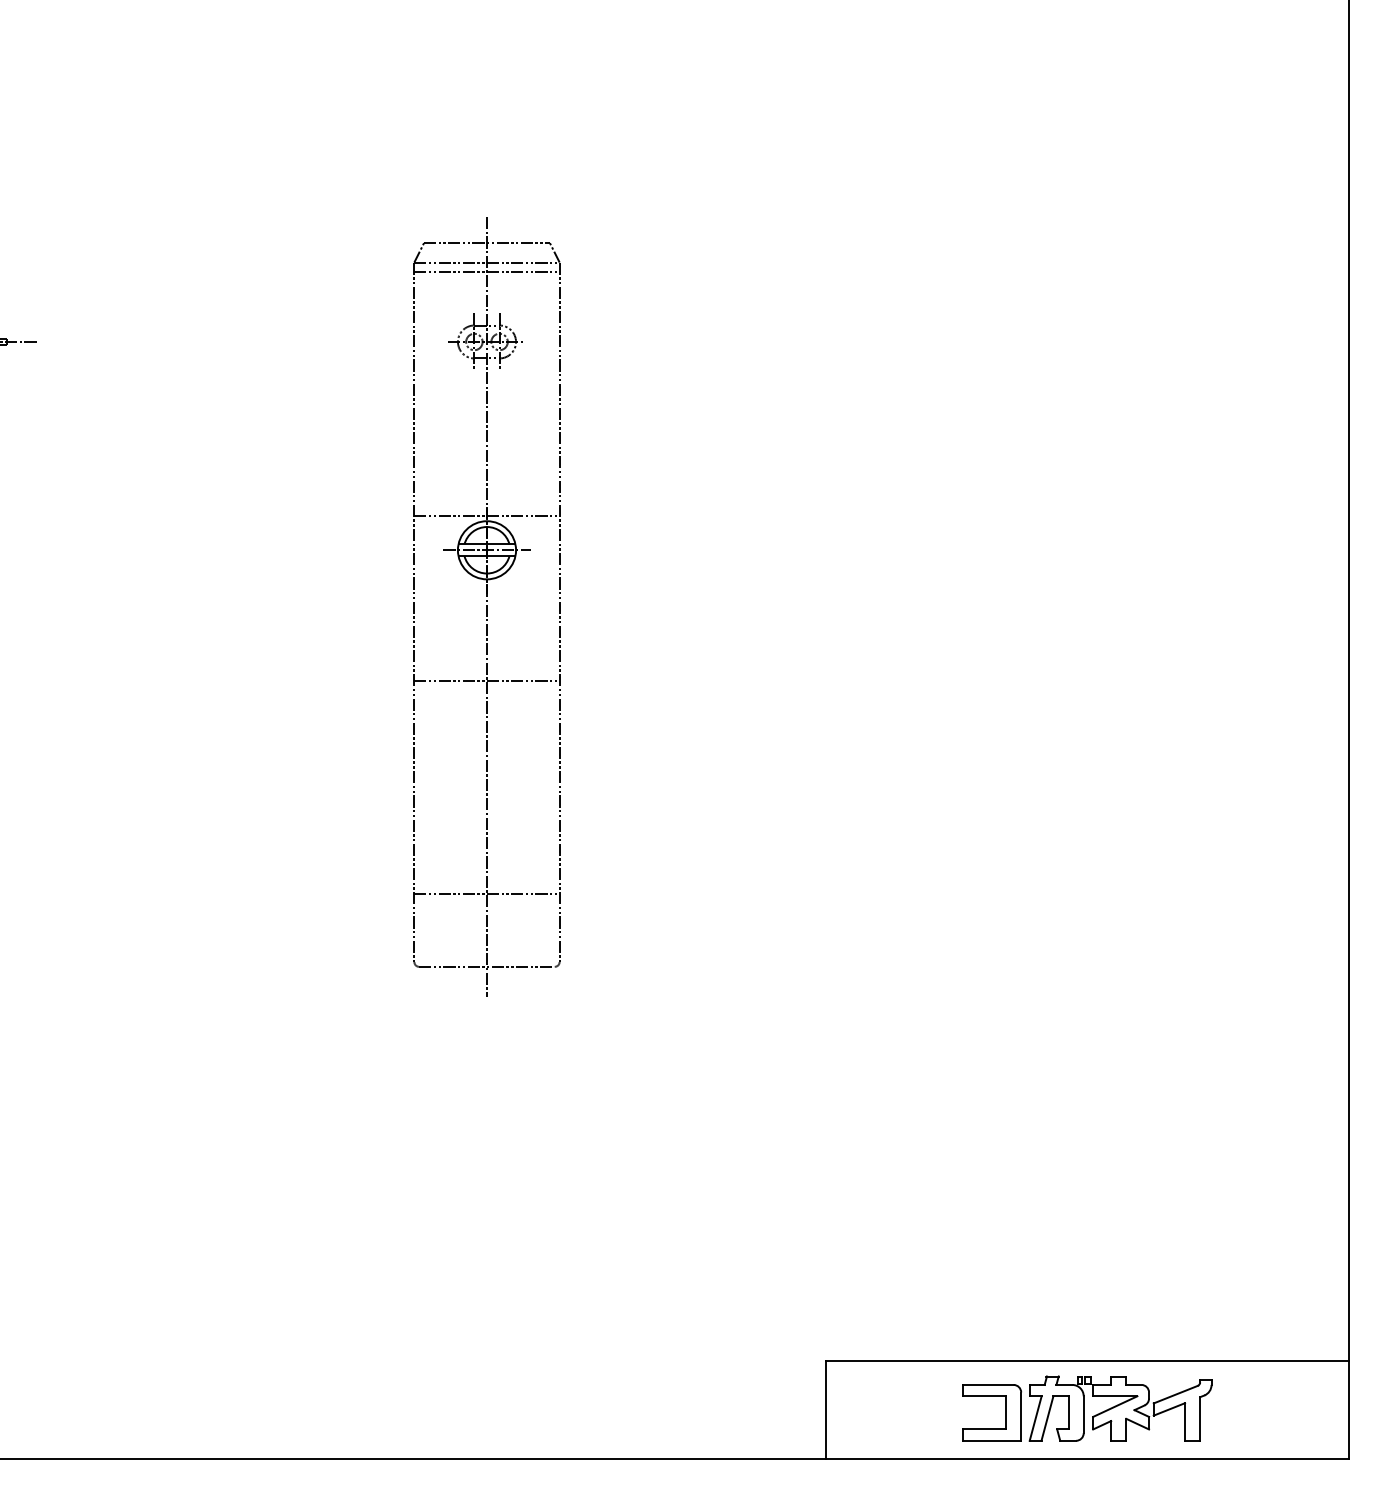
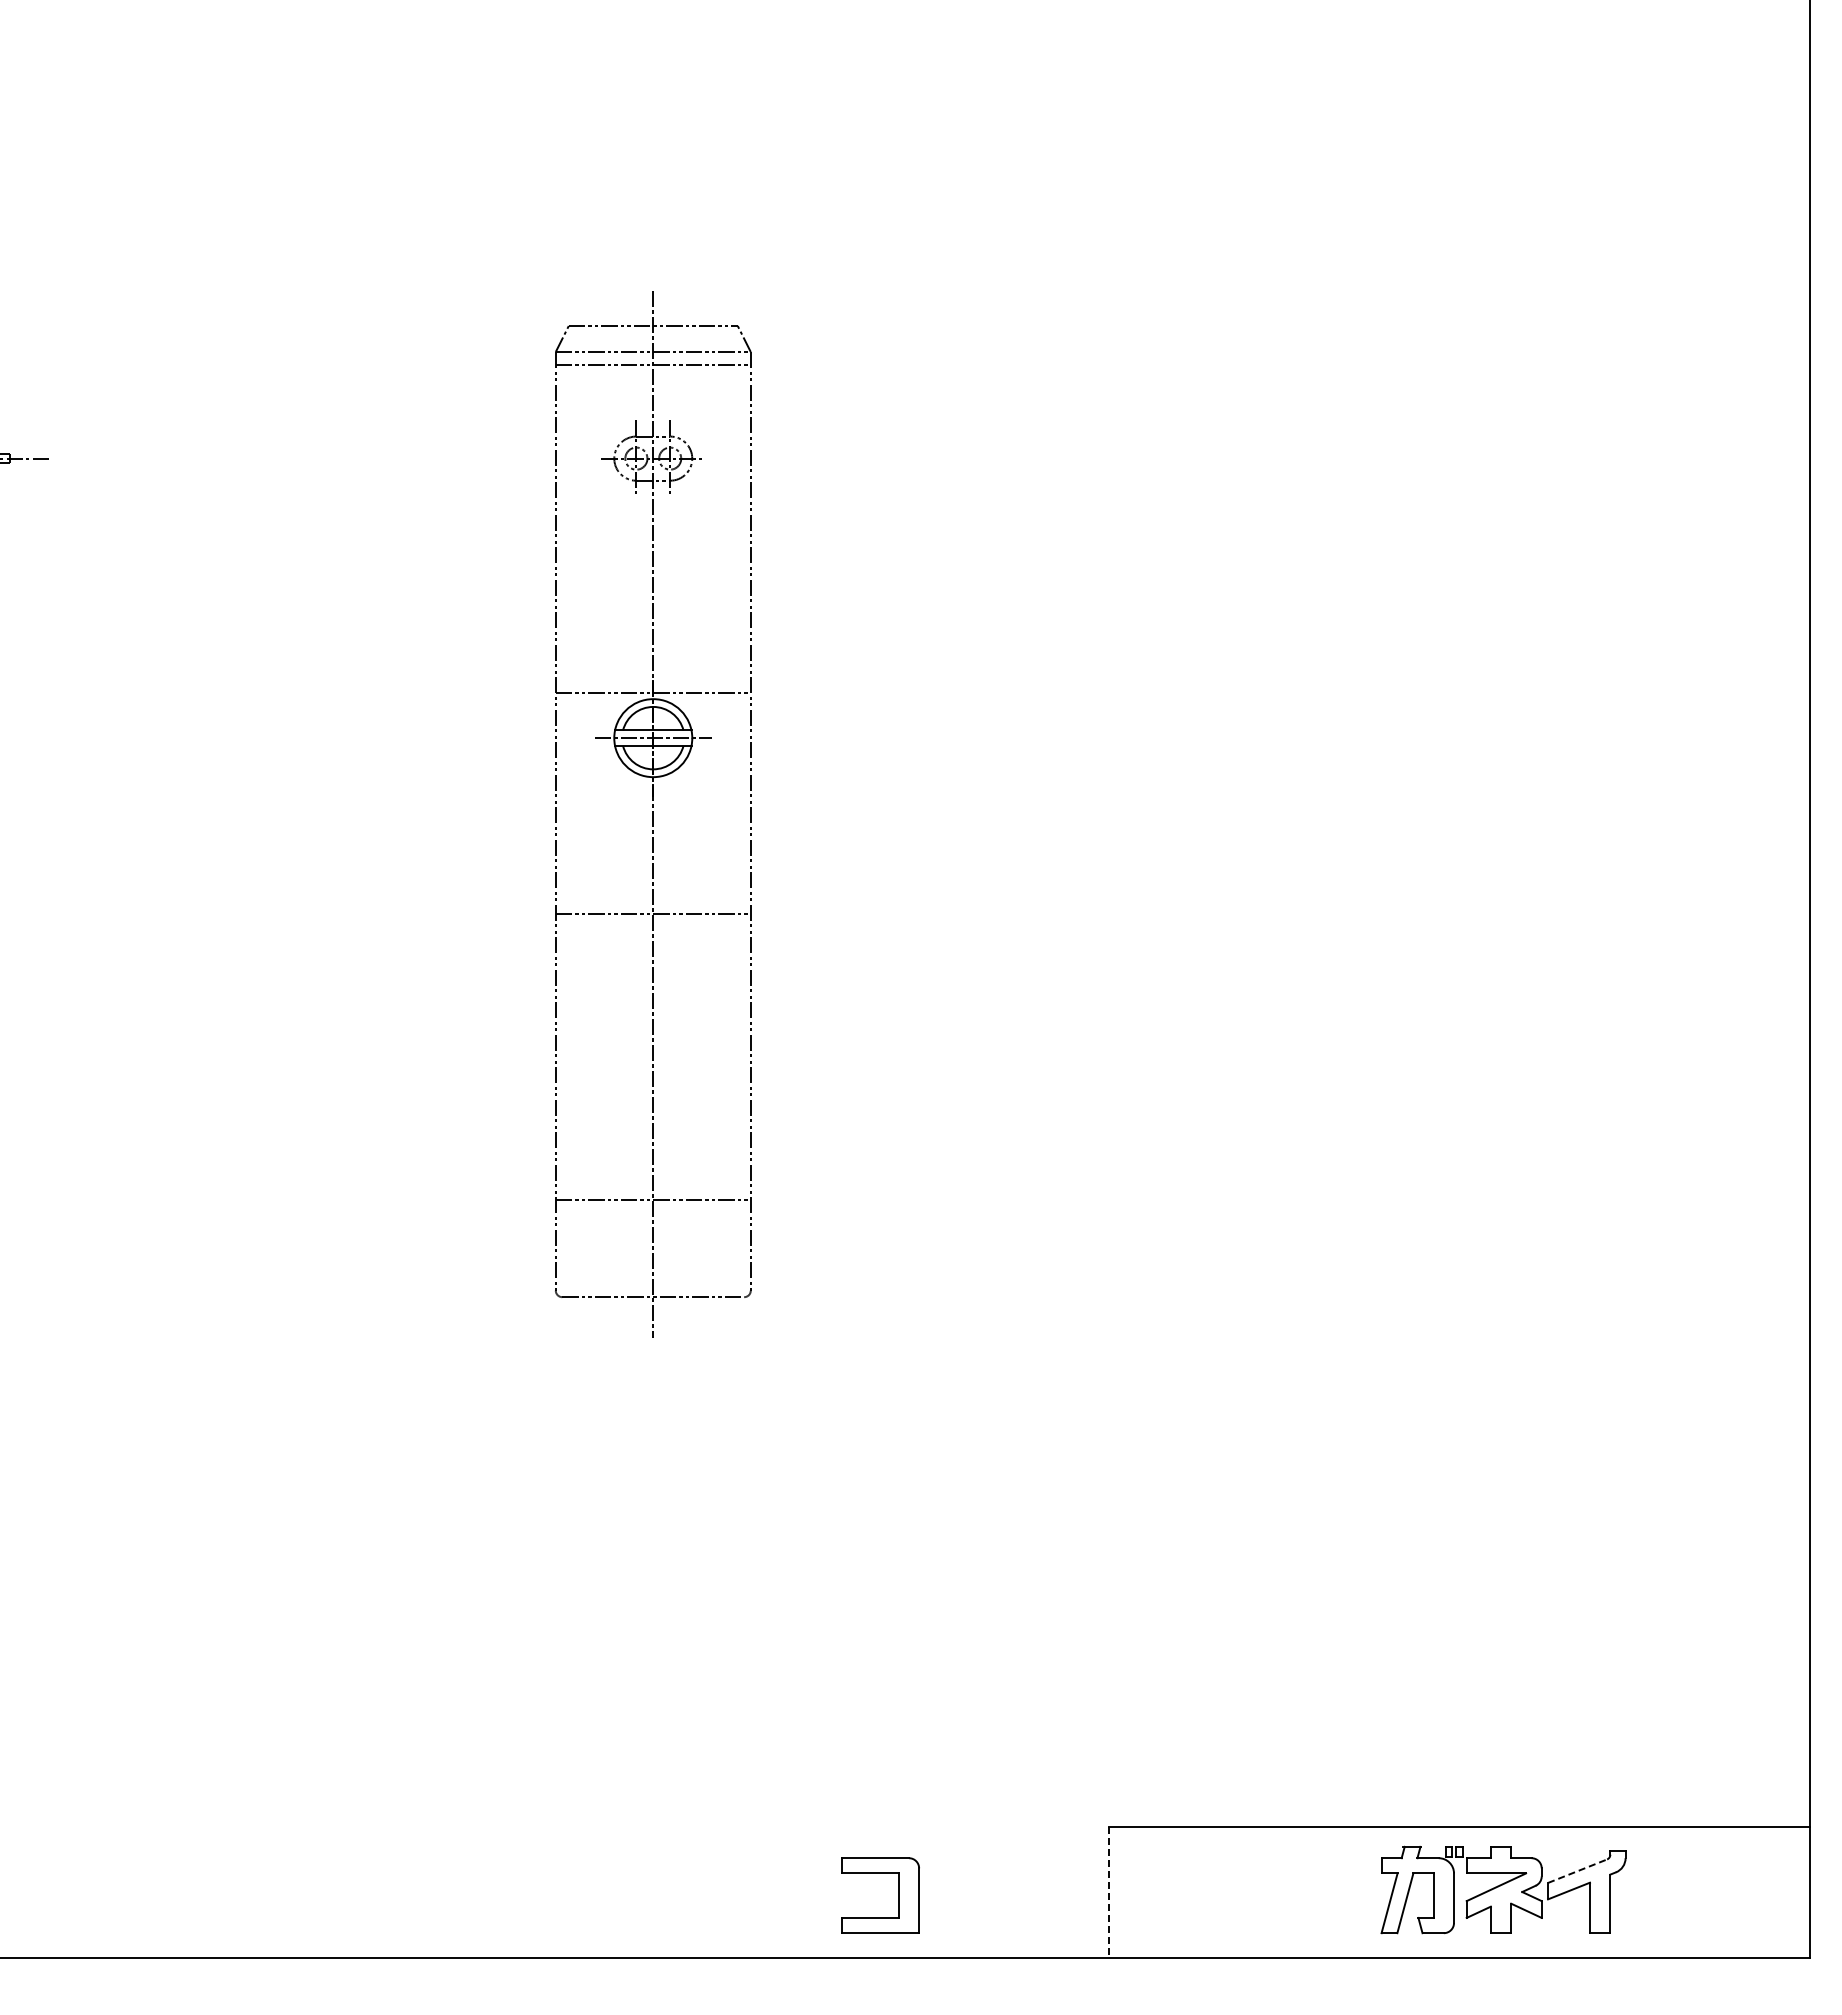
line: (1175, 1394) -> (1577, 1871), solid -> dashed
line: (826, 1410) -> (1108, 1892), solid -> dashed
part: (1005, 1412) -> (898, 1895), moved

